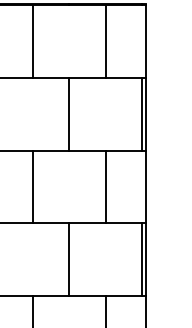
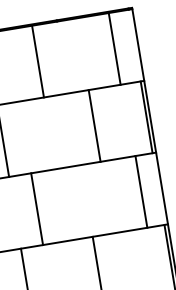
line: (32, 41) -> (37, 61), moved
line: (105, 41) -> (114, 48), moved
line: (69, 114) -> (94, 126), moved
line: (32, 186) -> (36, 208), moved
line: (105, 186) -> (141, 191), moved

